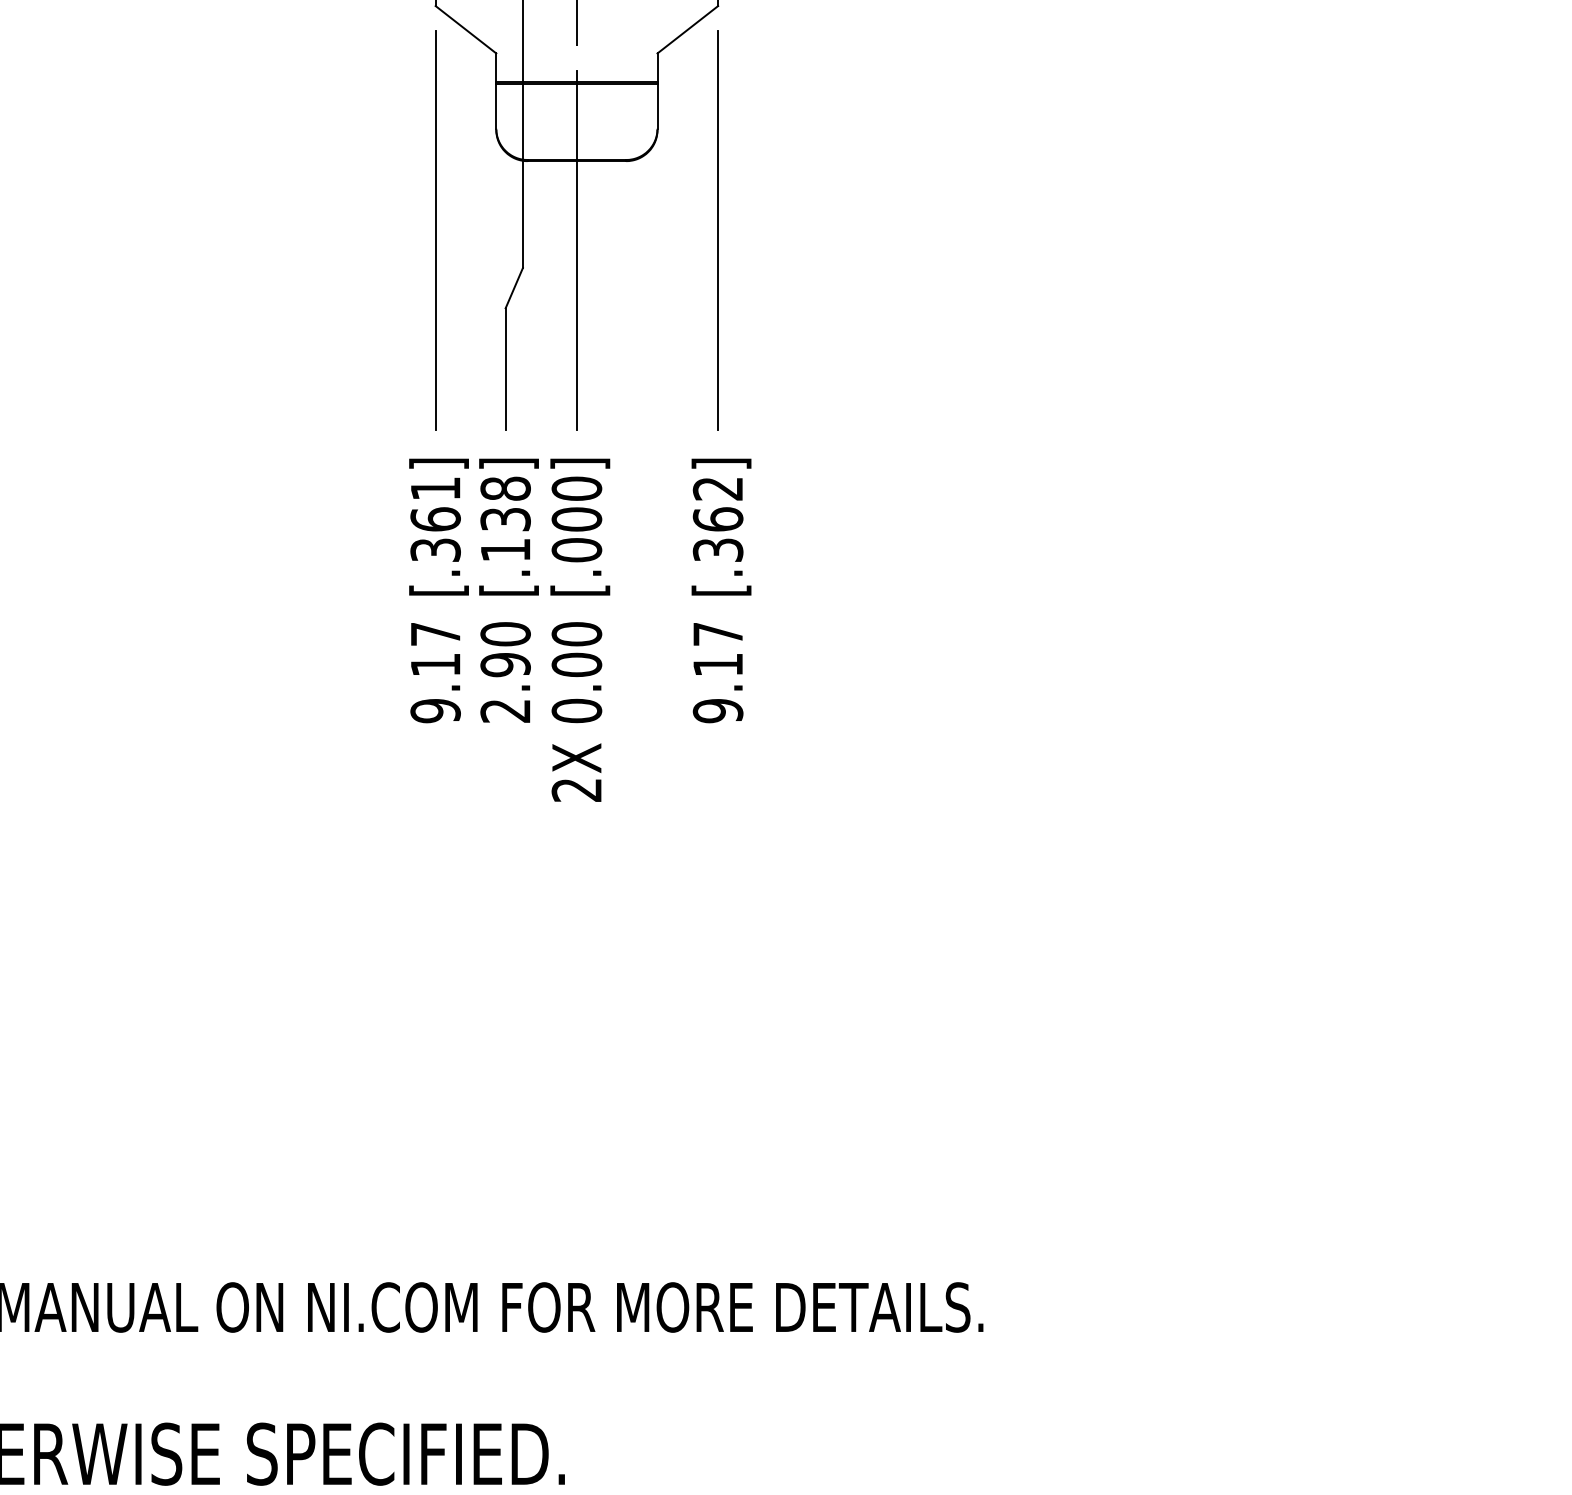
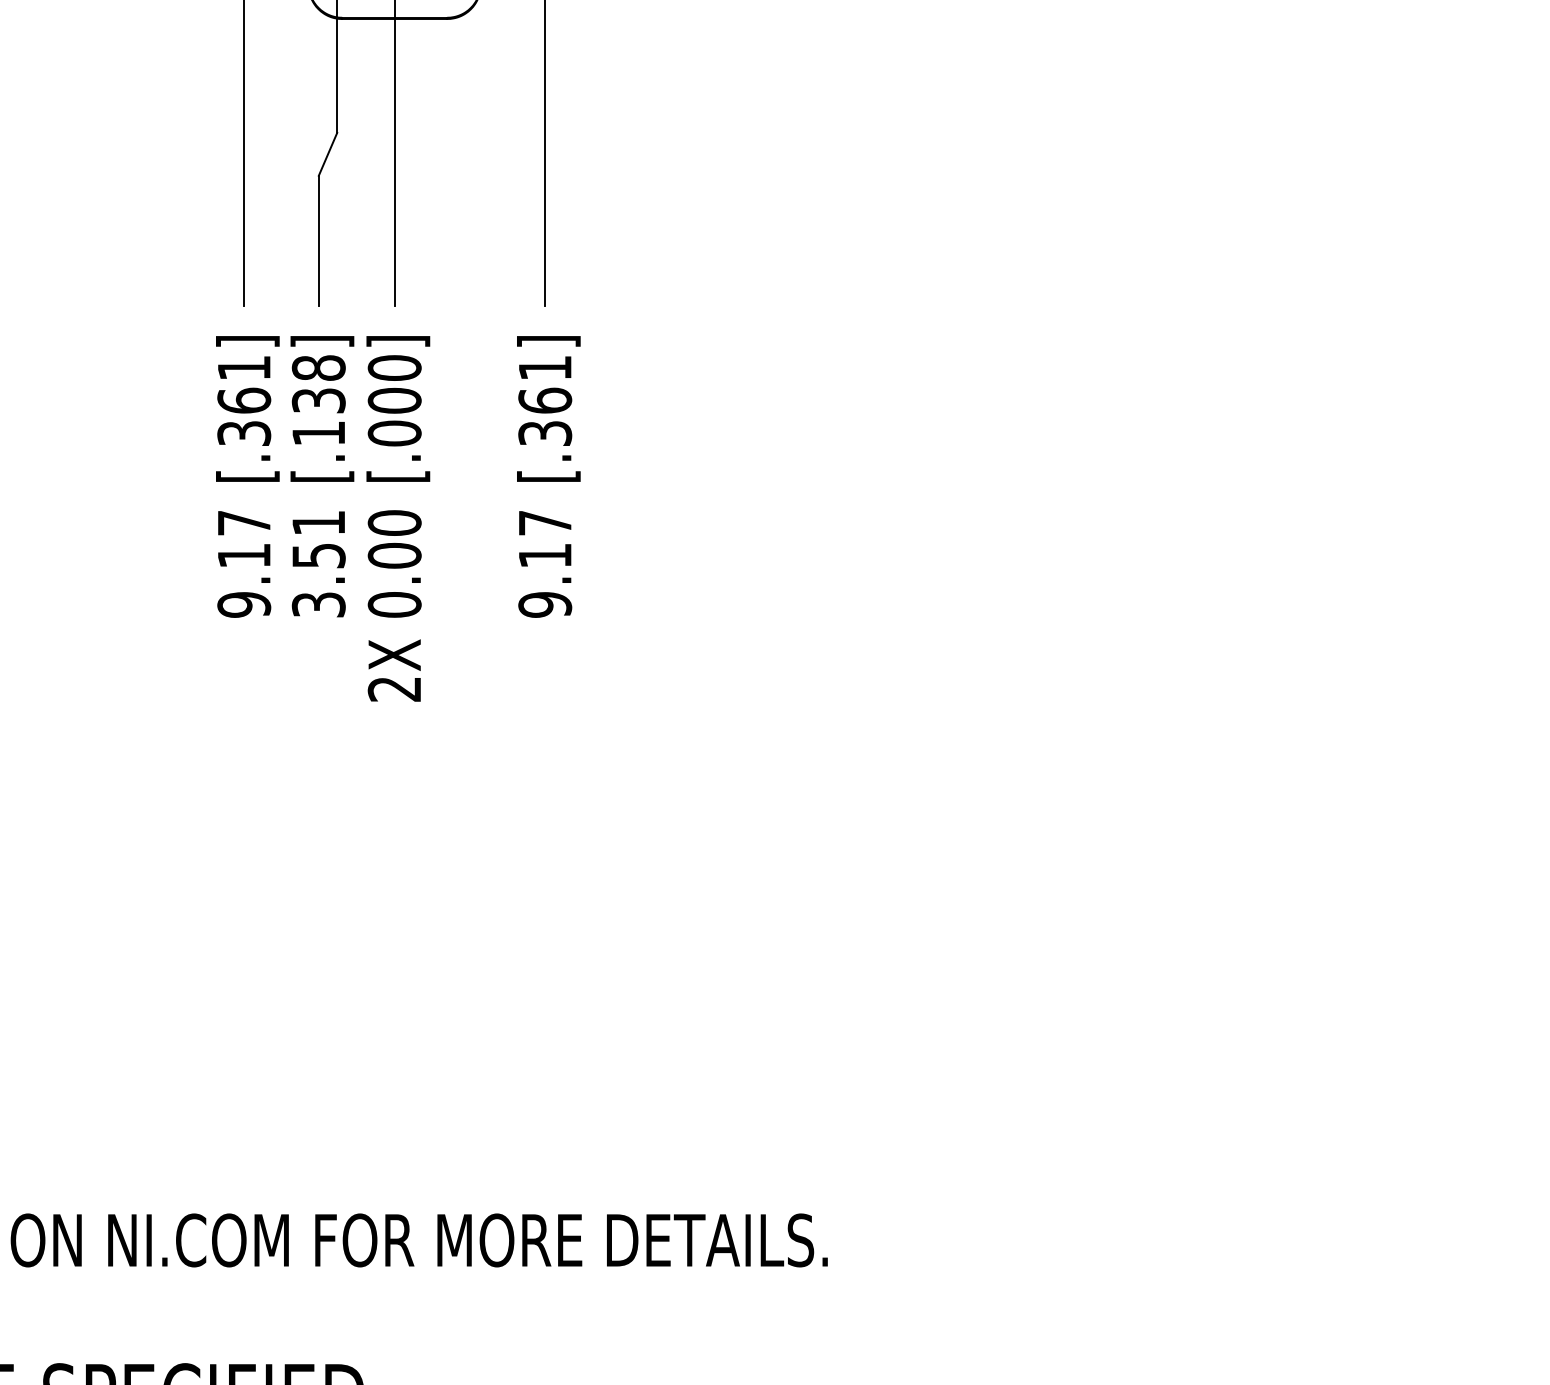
text: (717, 488) -> (544, 367), [.362] -> [.361]
text: (505, 672) -> (318, 563), 2.90 -> 3.51

